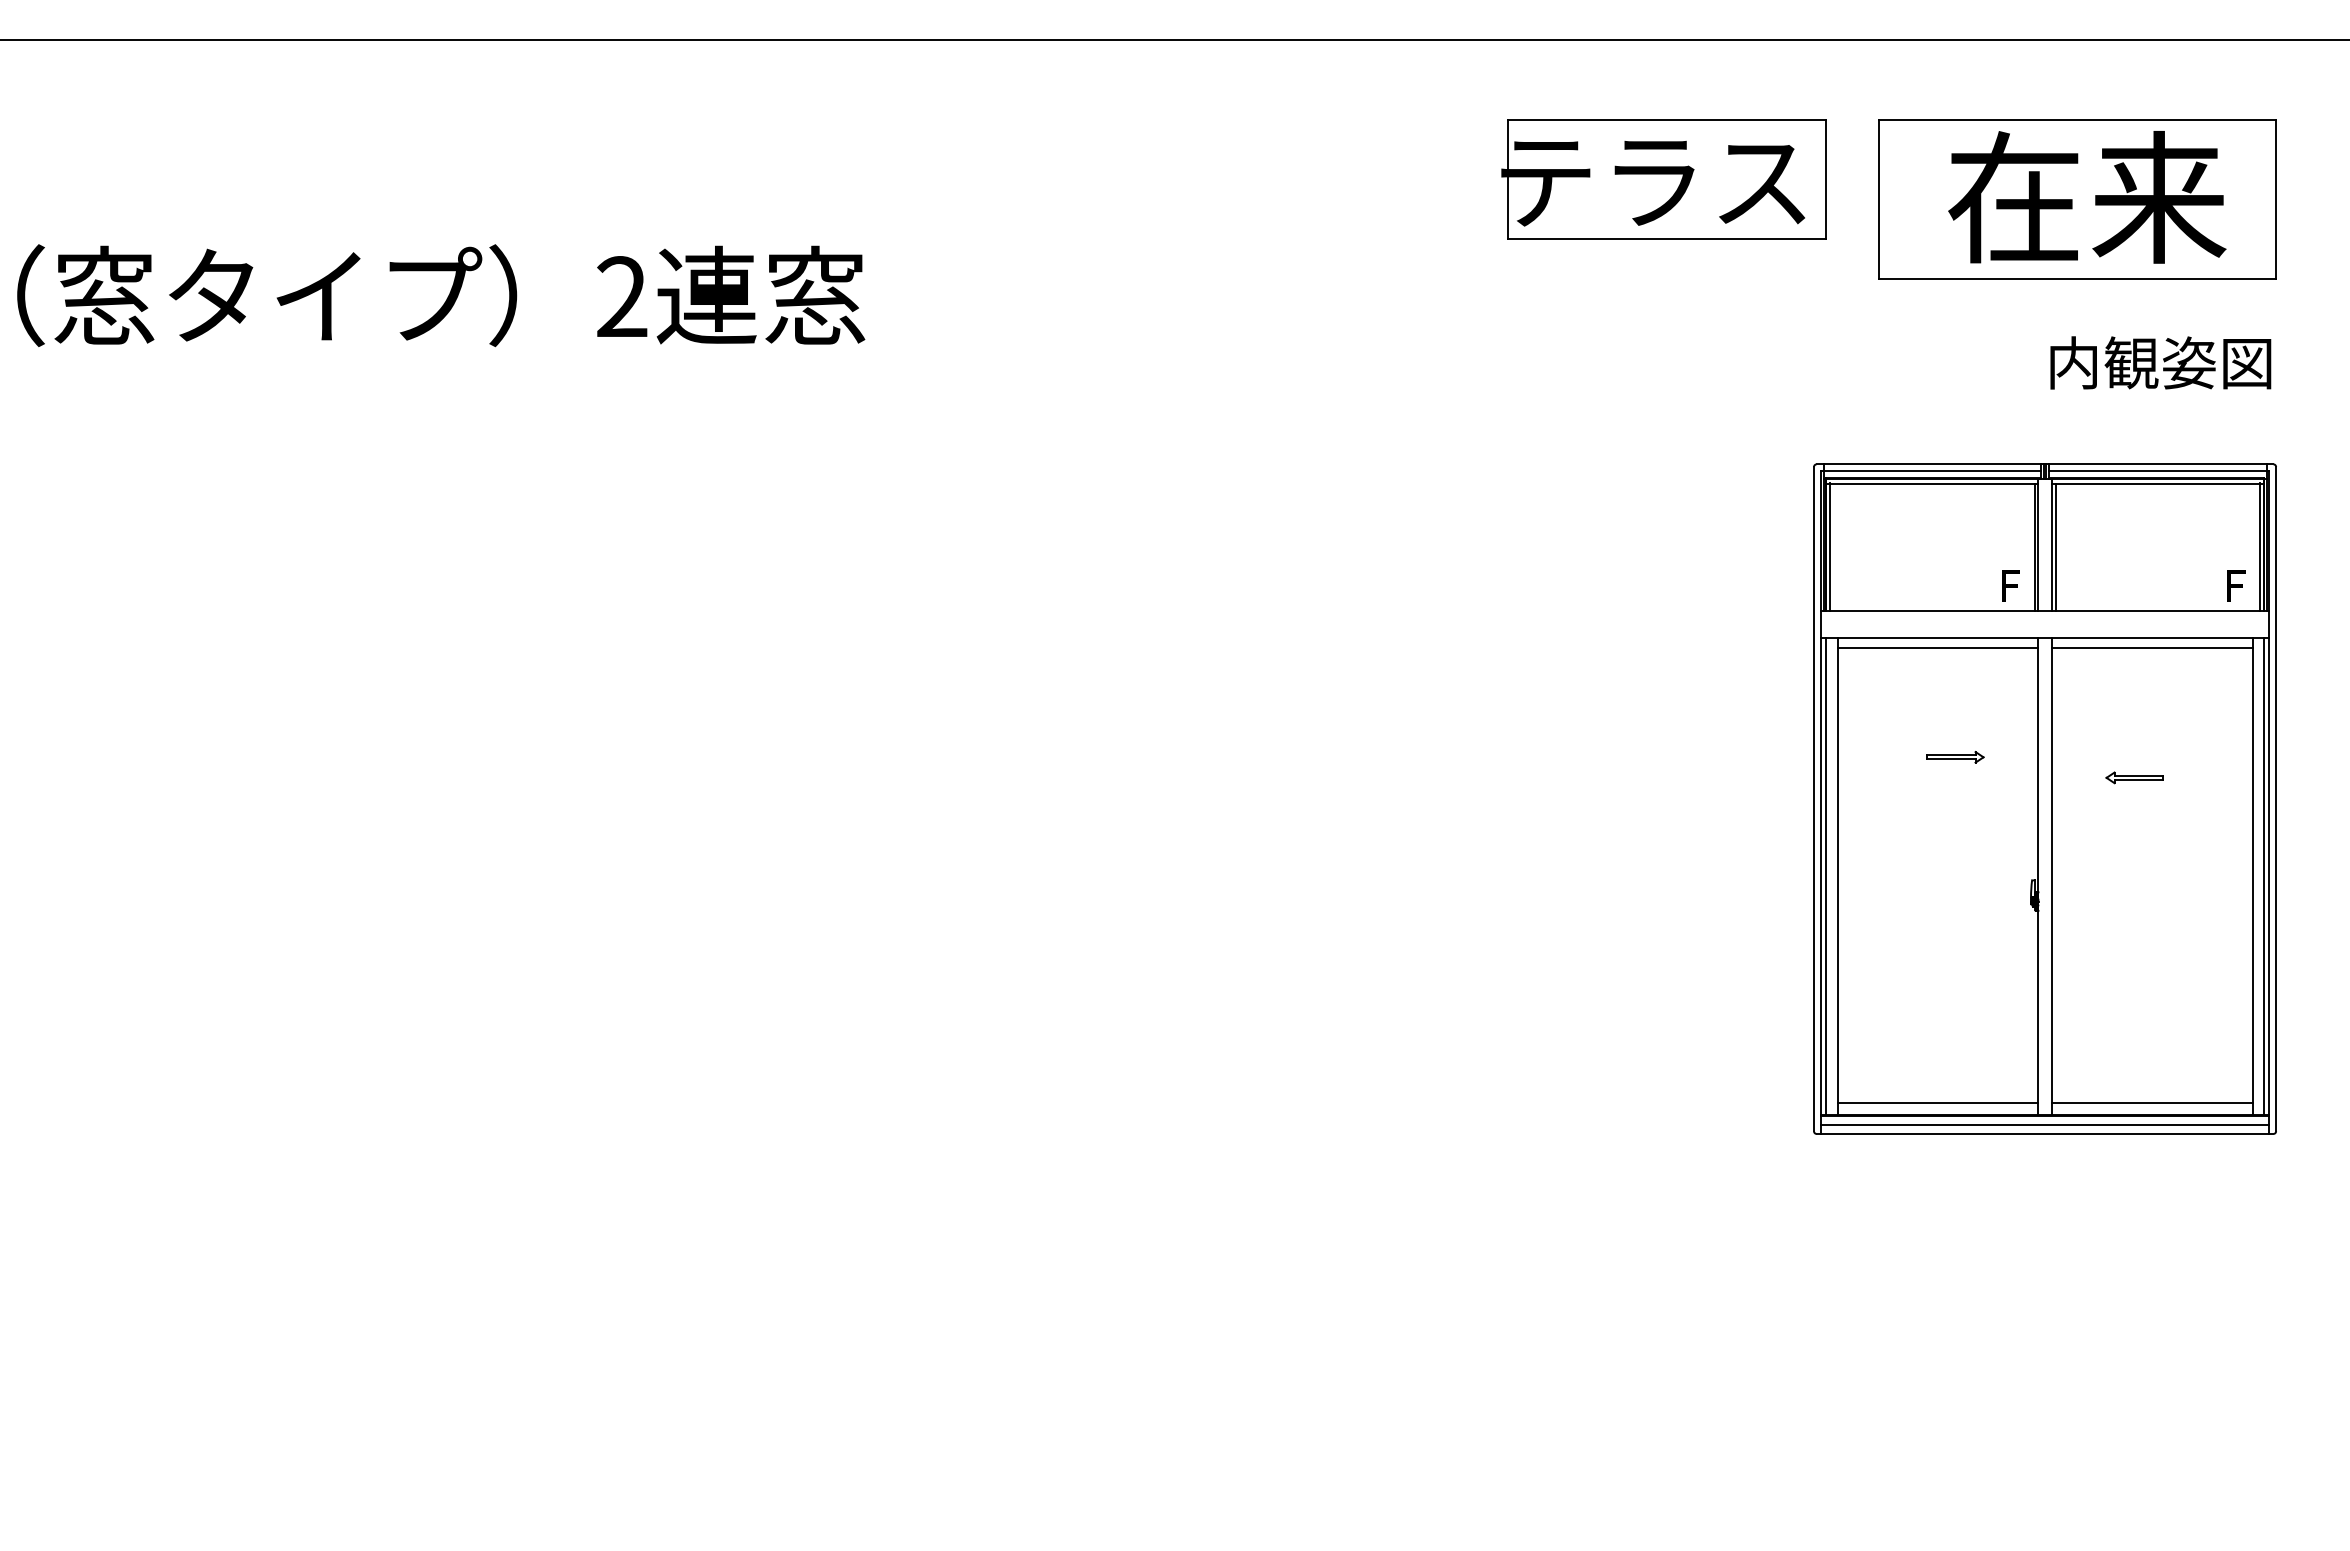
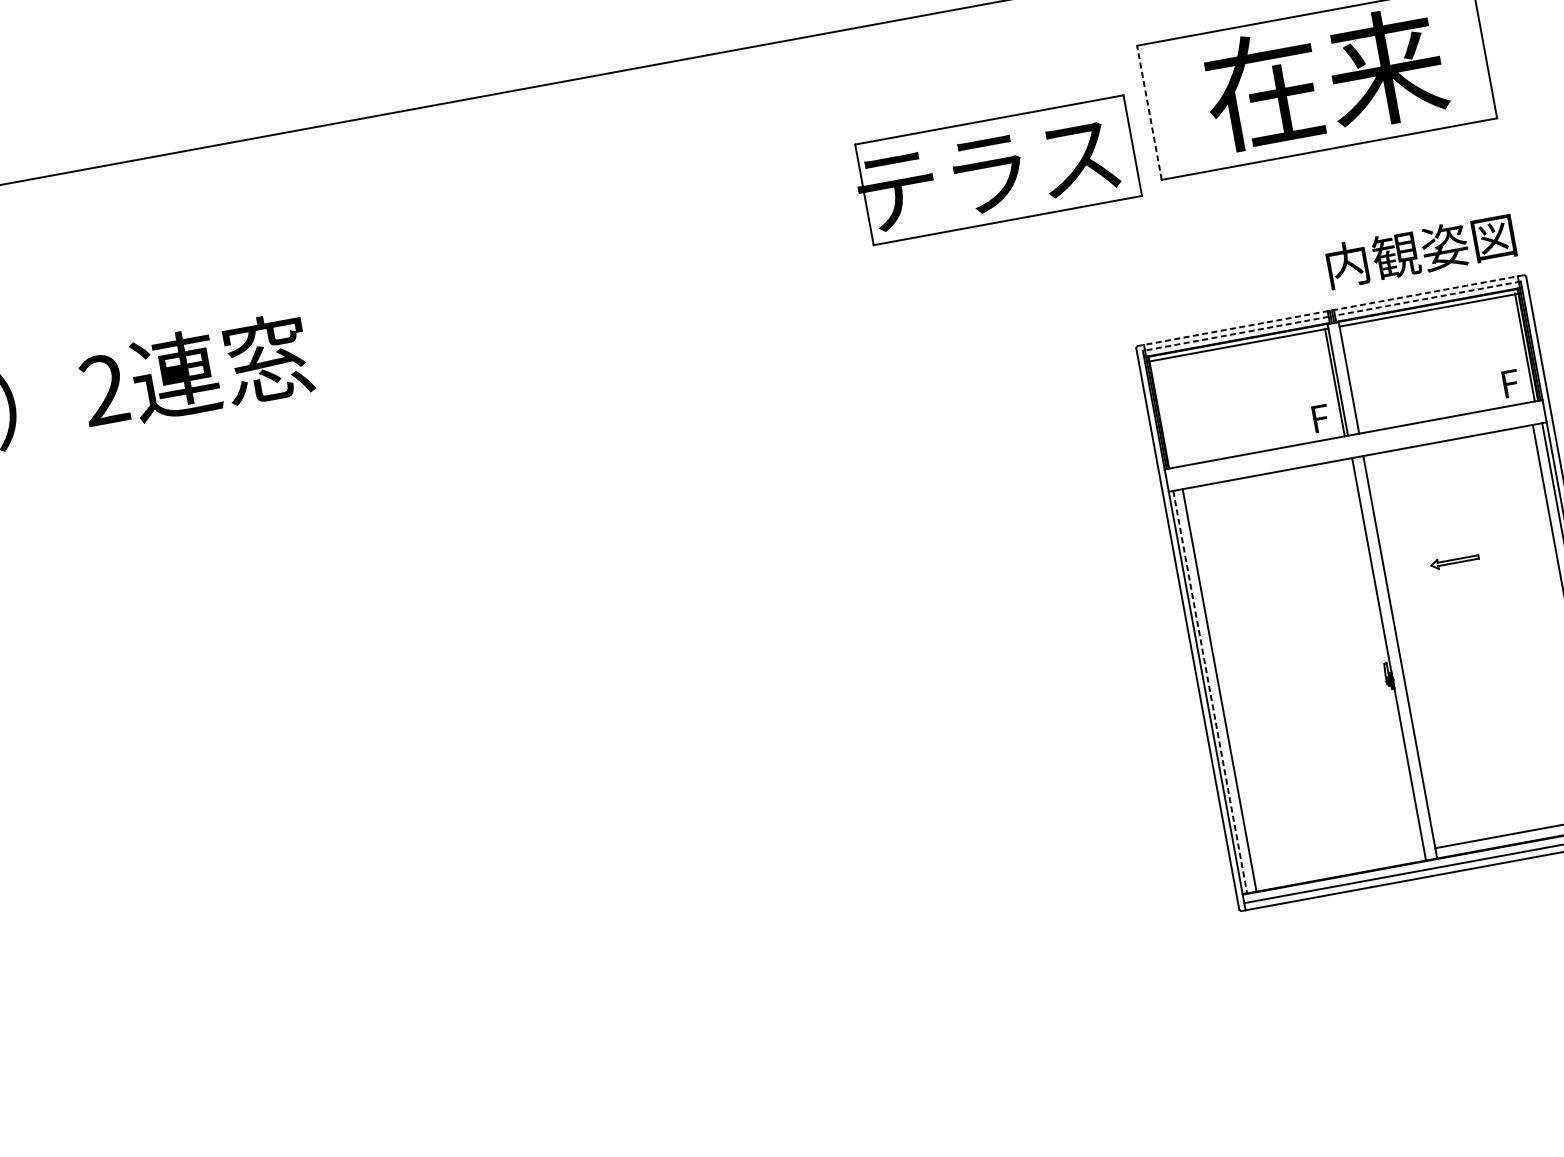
part: (1663, 179) -> (995, 170), moved
line: (1878, 198) -> (1149, 112), solid -> dashed
text: (2160, 362) -> (1420, 250), moved
line: (2044, 464) -> (1330, 310), solid -> dashed
line: (1930, 470) -> (1235, 333), solid -> dashed
line: (2158, 470) -> (1427, 298), solid -> dashed
line: (1830, 547) -> (1162, 414), removed
line: (2055, 547) -> (1352, 379), removed
line: (1937, 648) -> (1268, 482), removed
line: (2151, 648) -> (1449, 449), removed
part: (1955, 757) -> (1300, 571), removed
line: (1826, 876) -> (1210, 692), solid -> dashed
line: (1937, 1102) -> (1338, 865), removed

